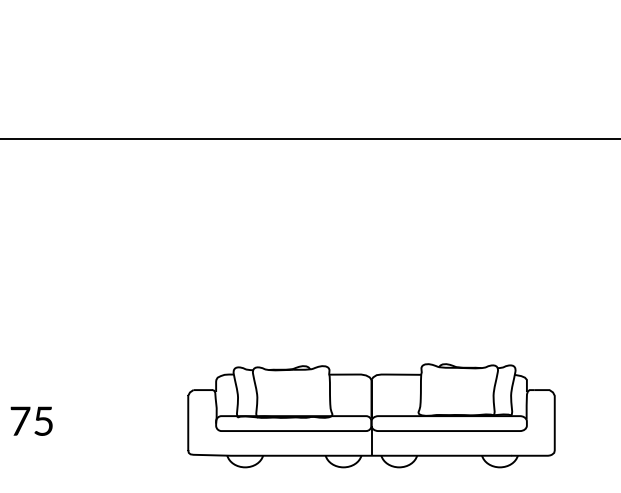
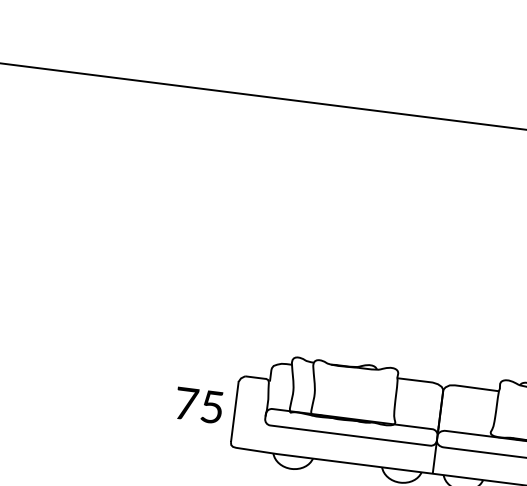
text: (31, 420) -> (198, 404), moved

